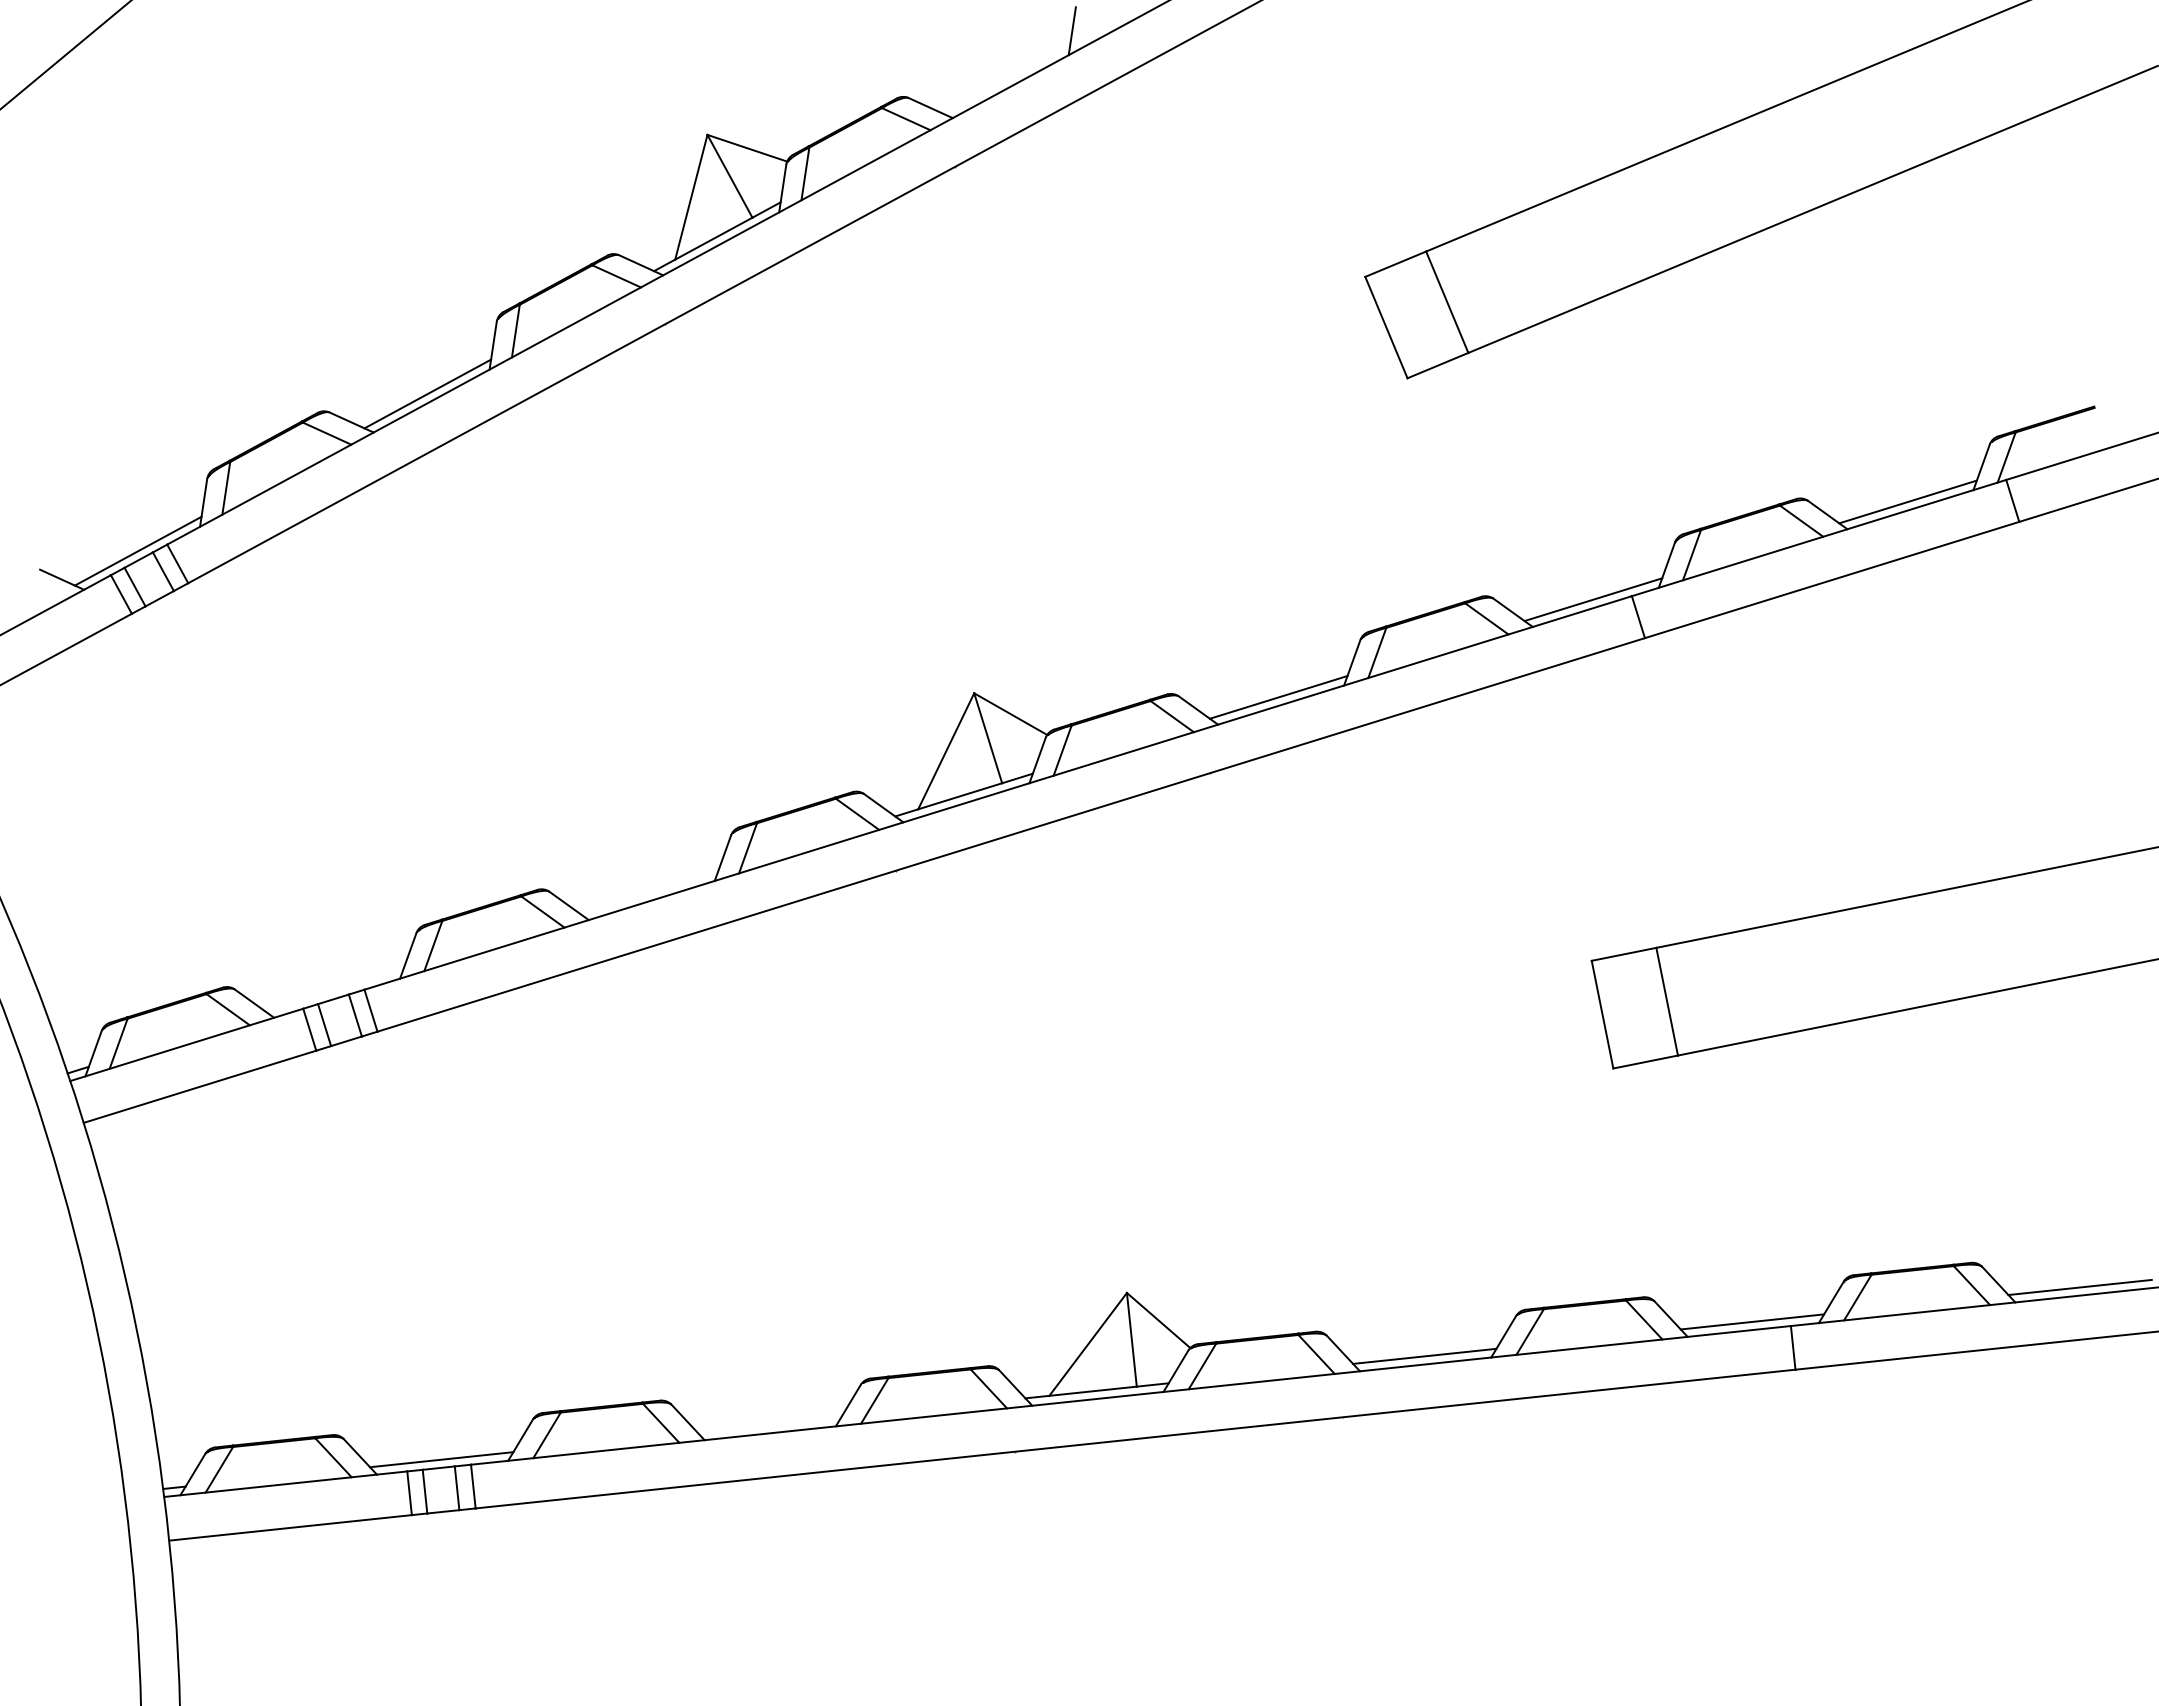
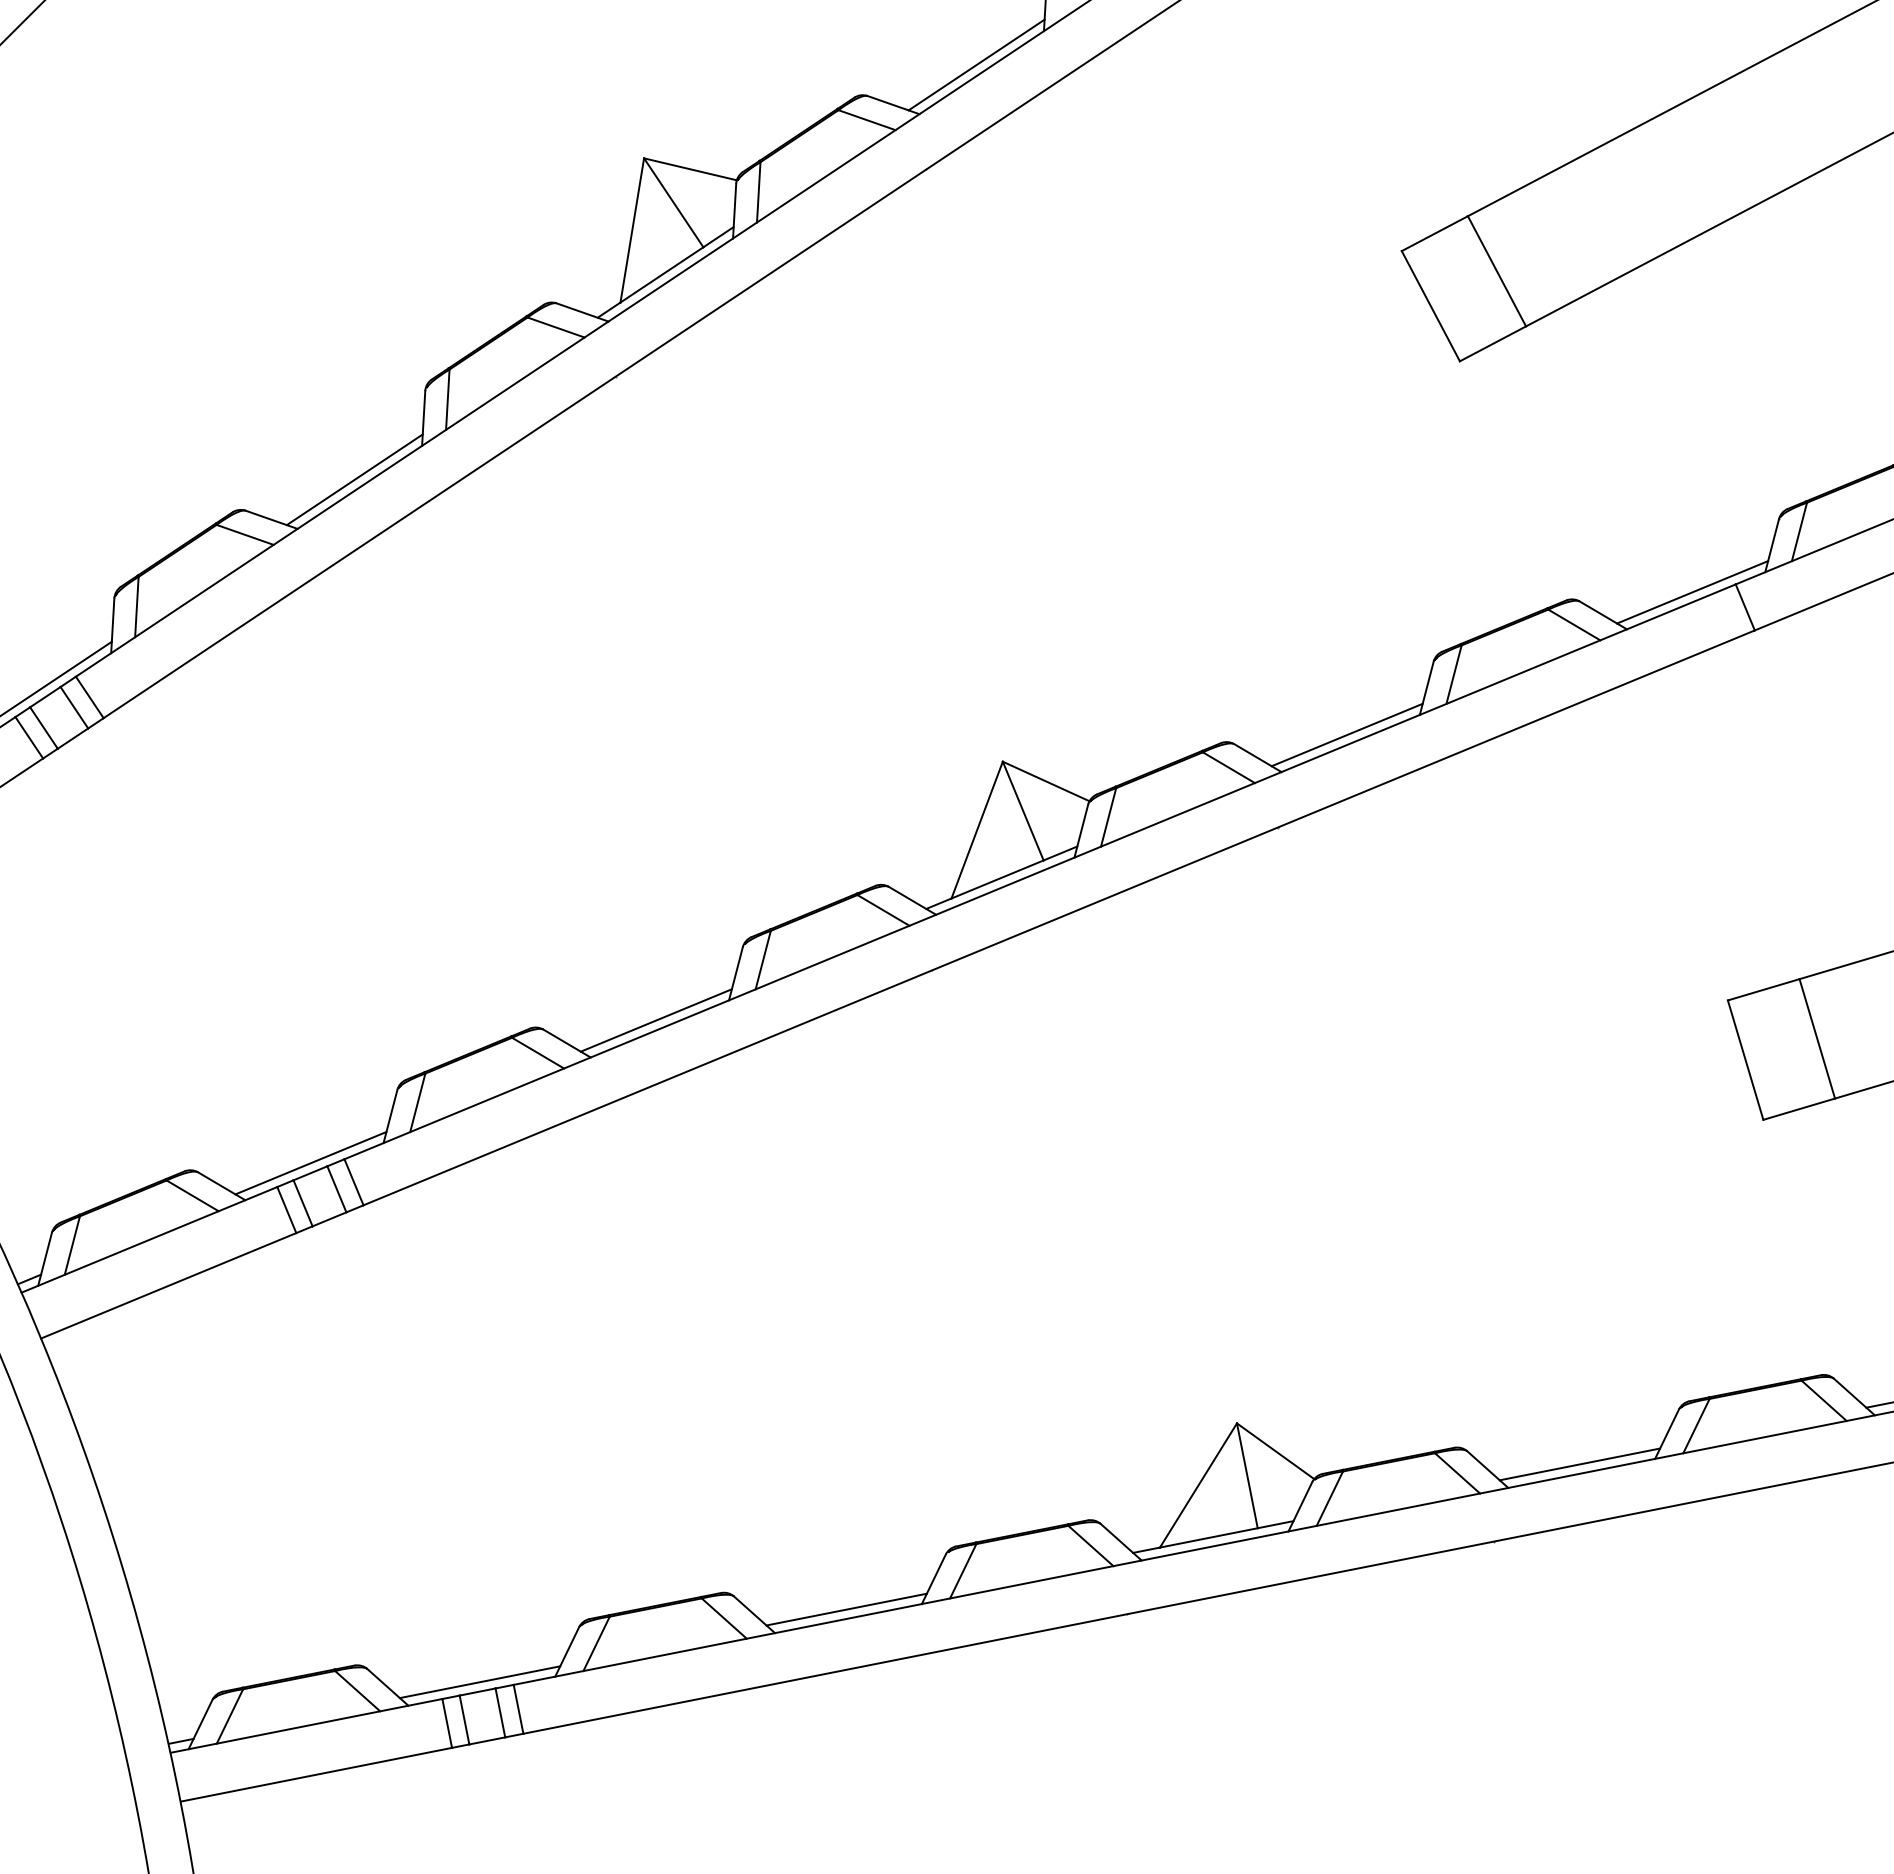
line: (1006, 79) -> (976, 65), added
line: (649, 892) -> (656, 1020), added
line: (334, 990) -> (310, 1163), added
line: (769, 1424) -> (846, 1608), added

